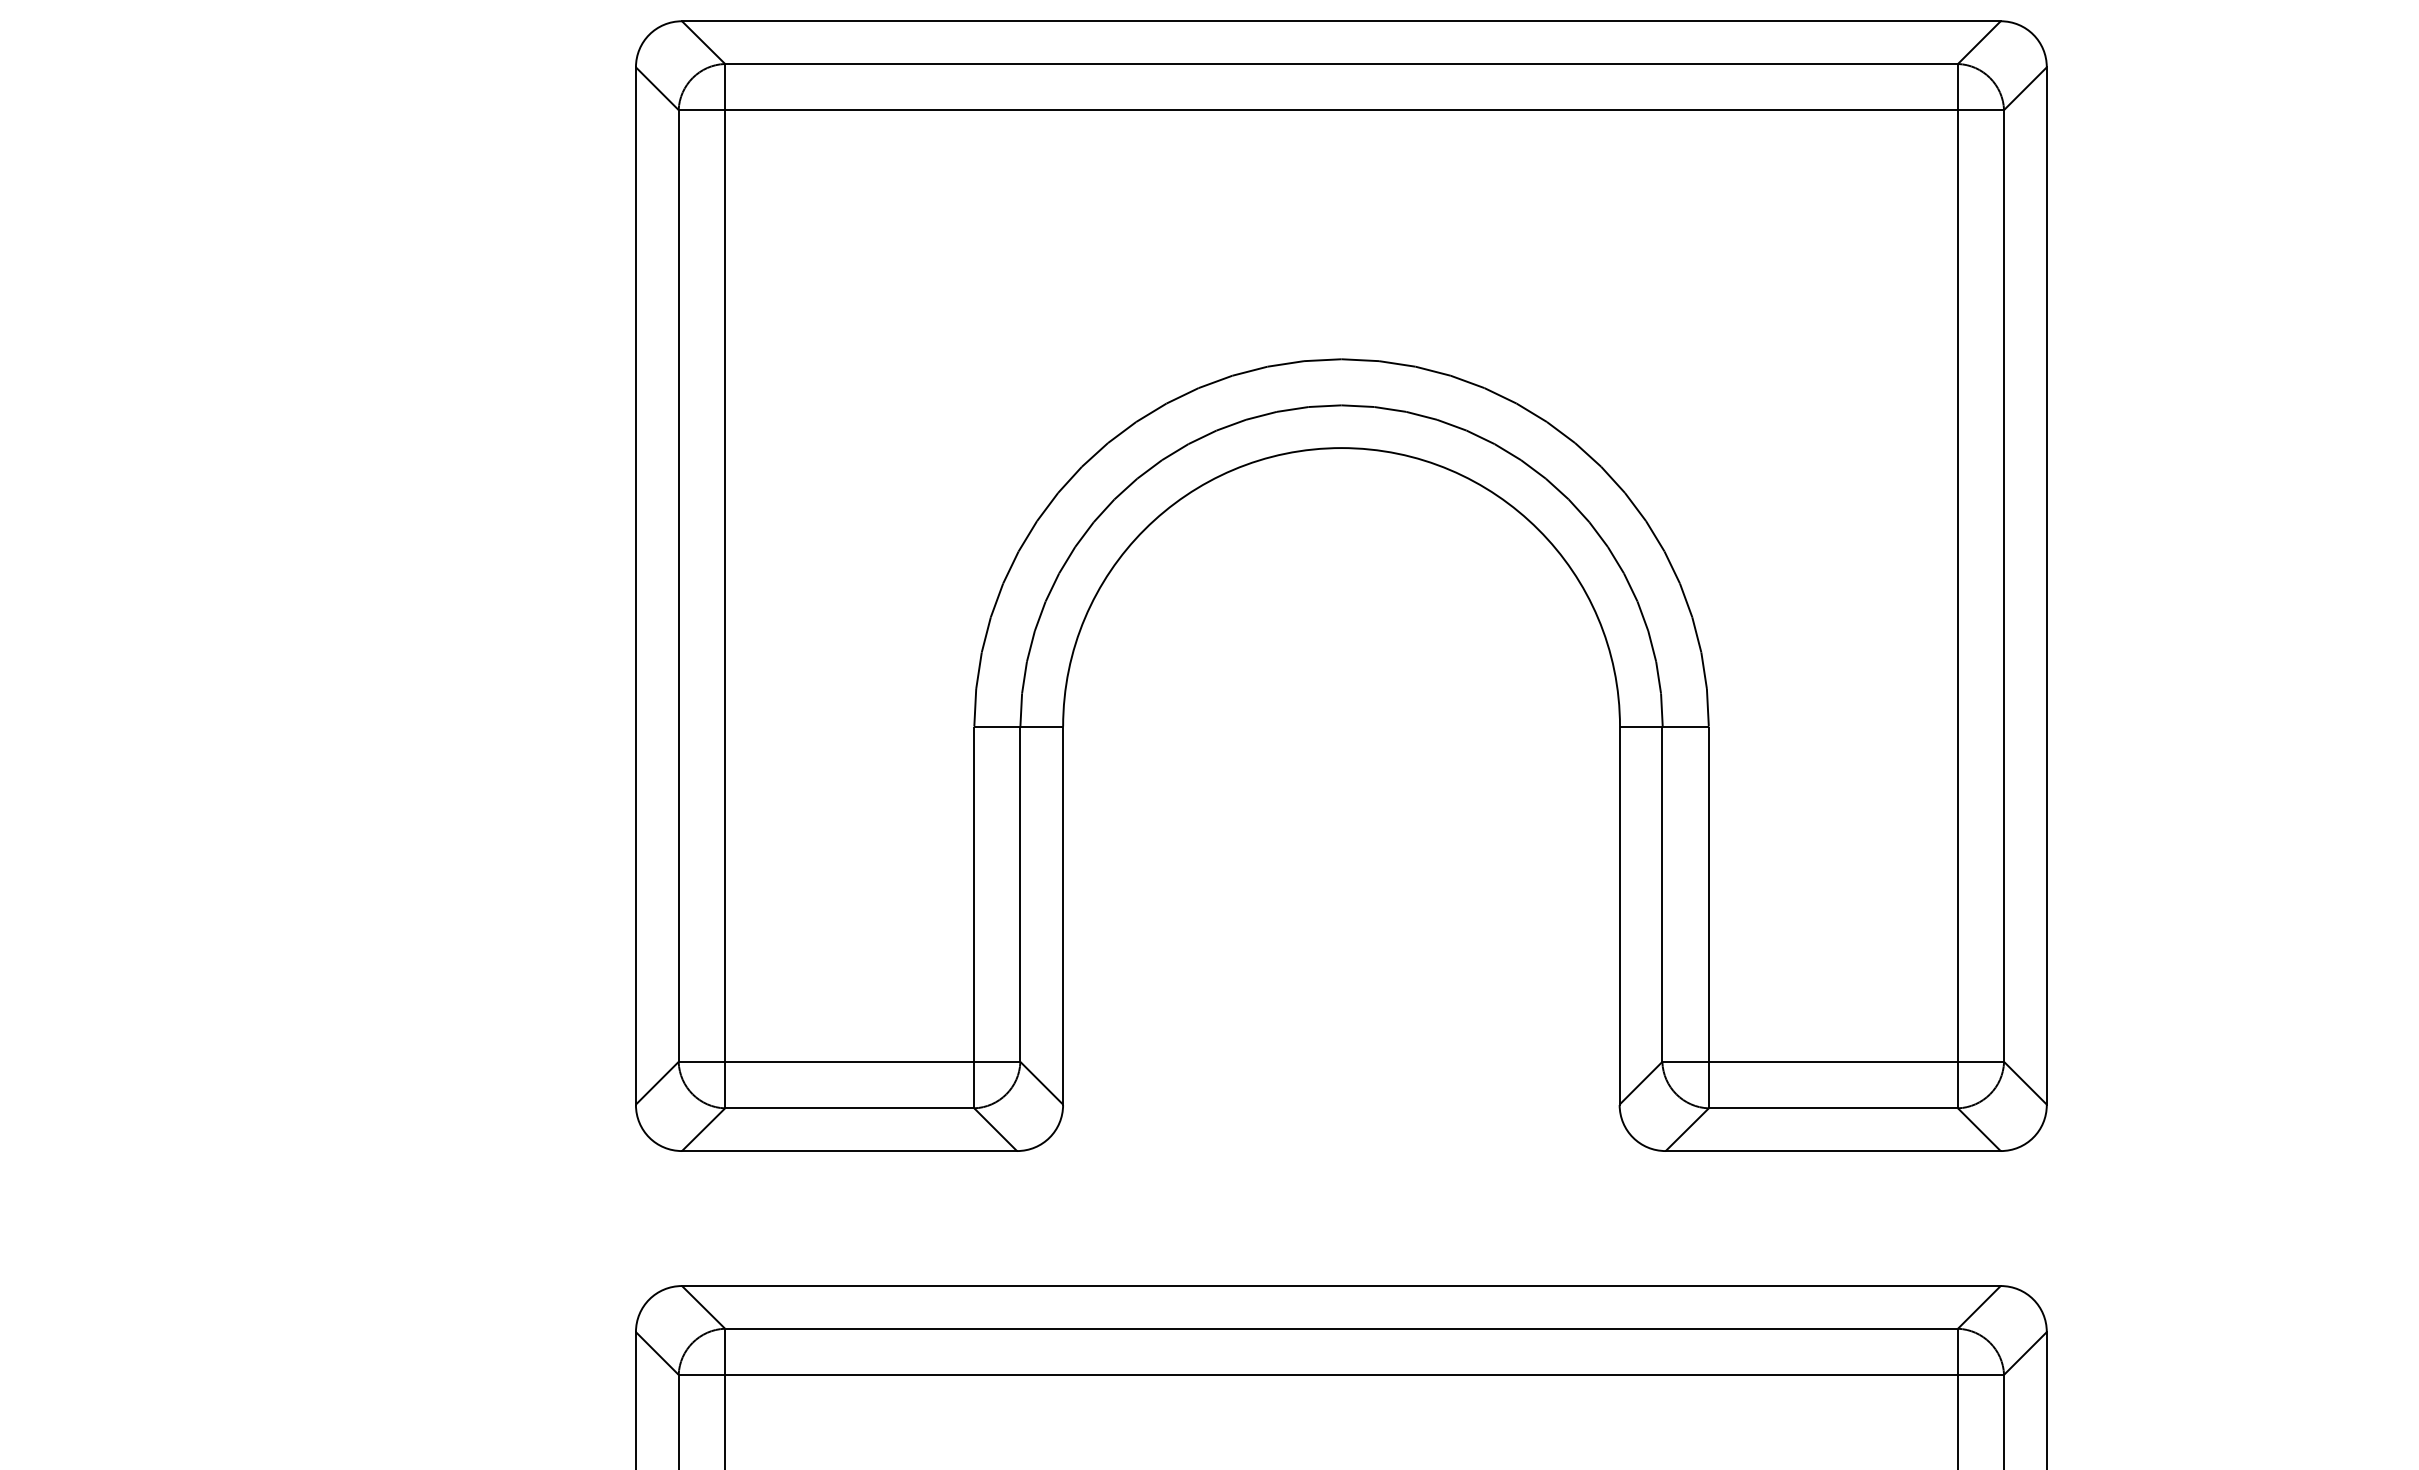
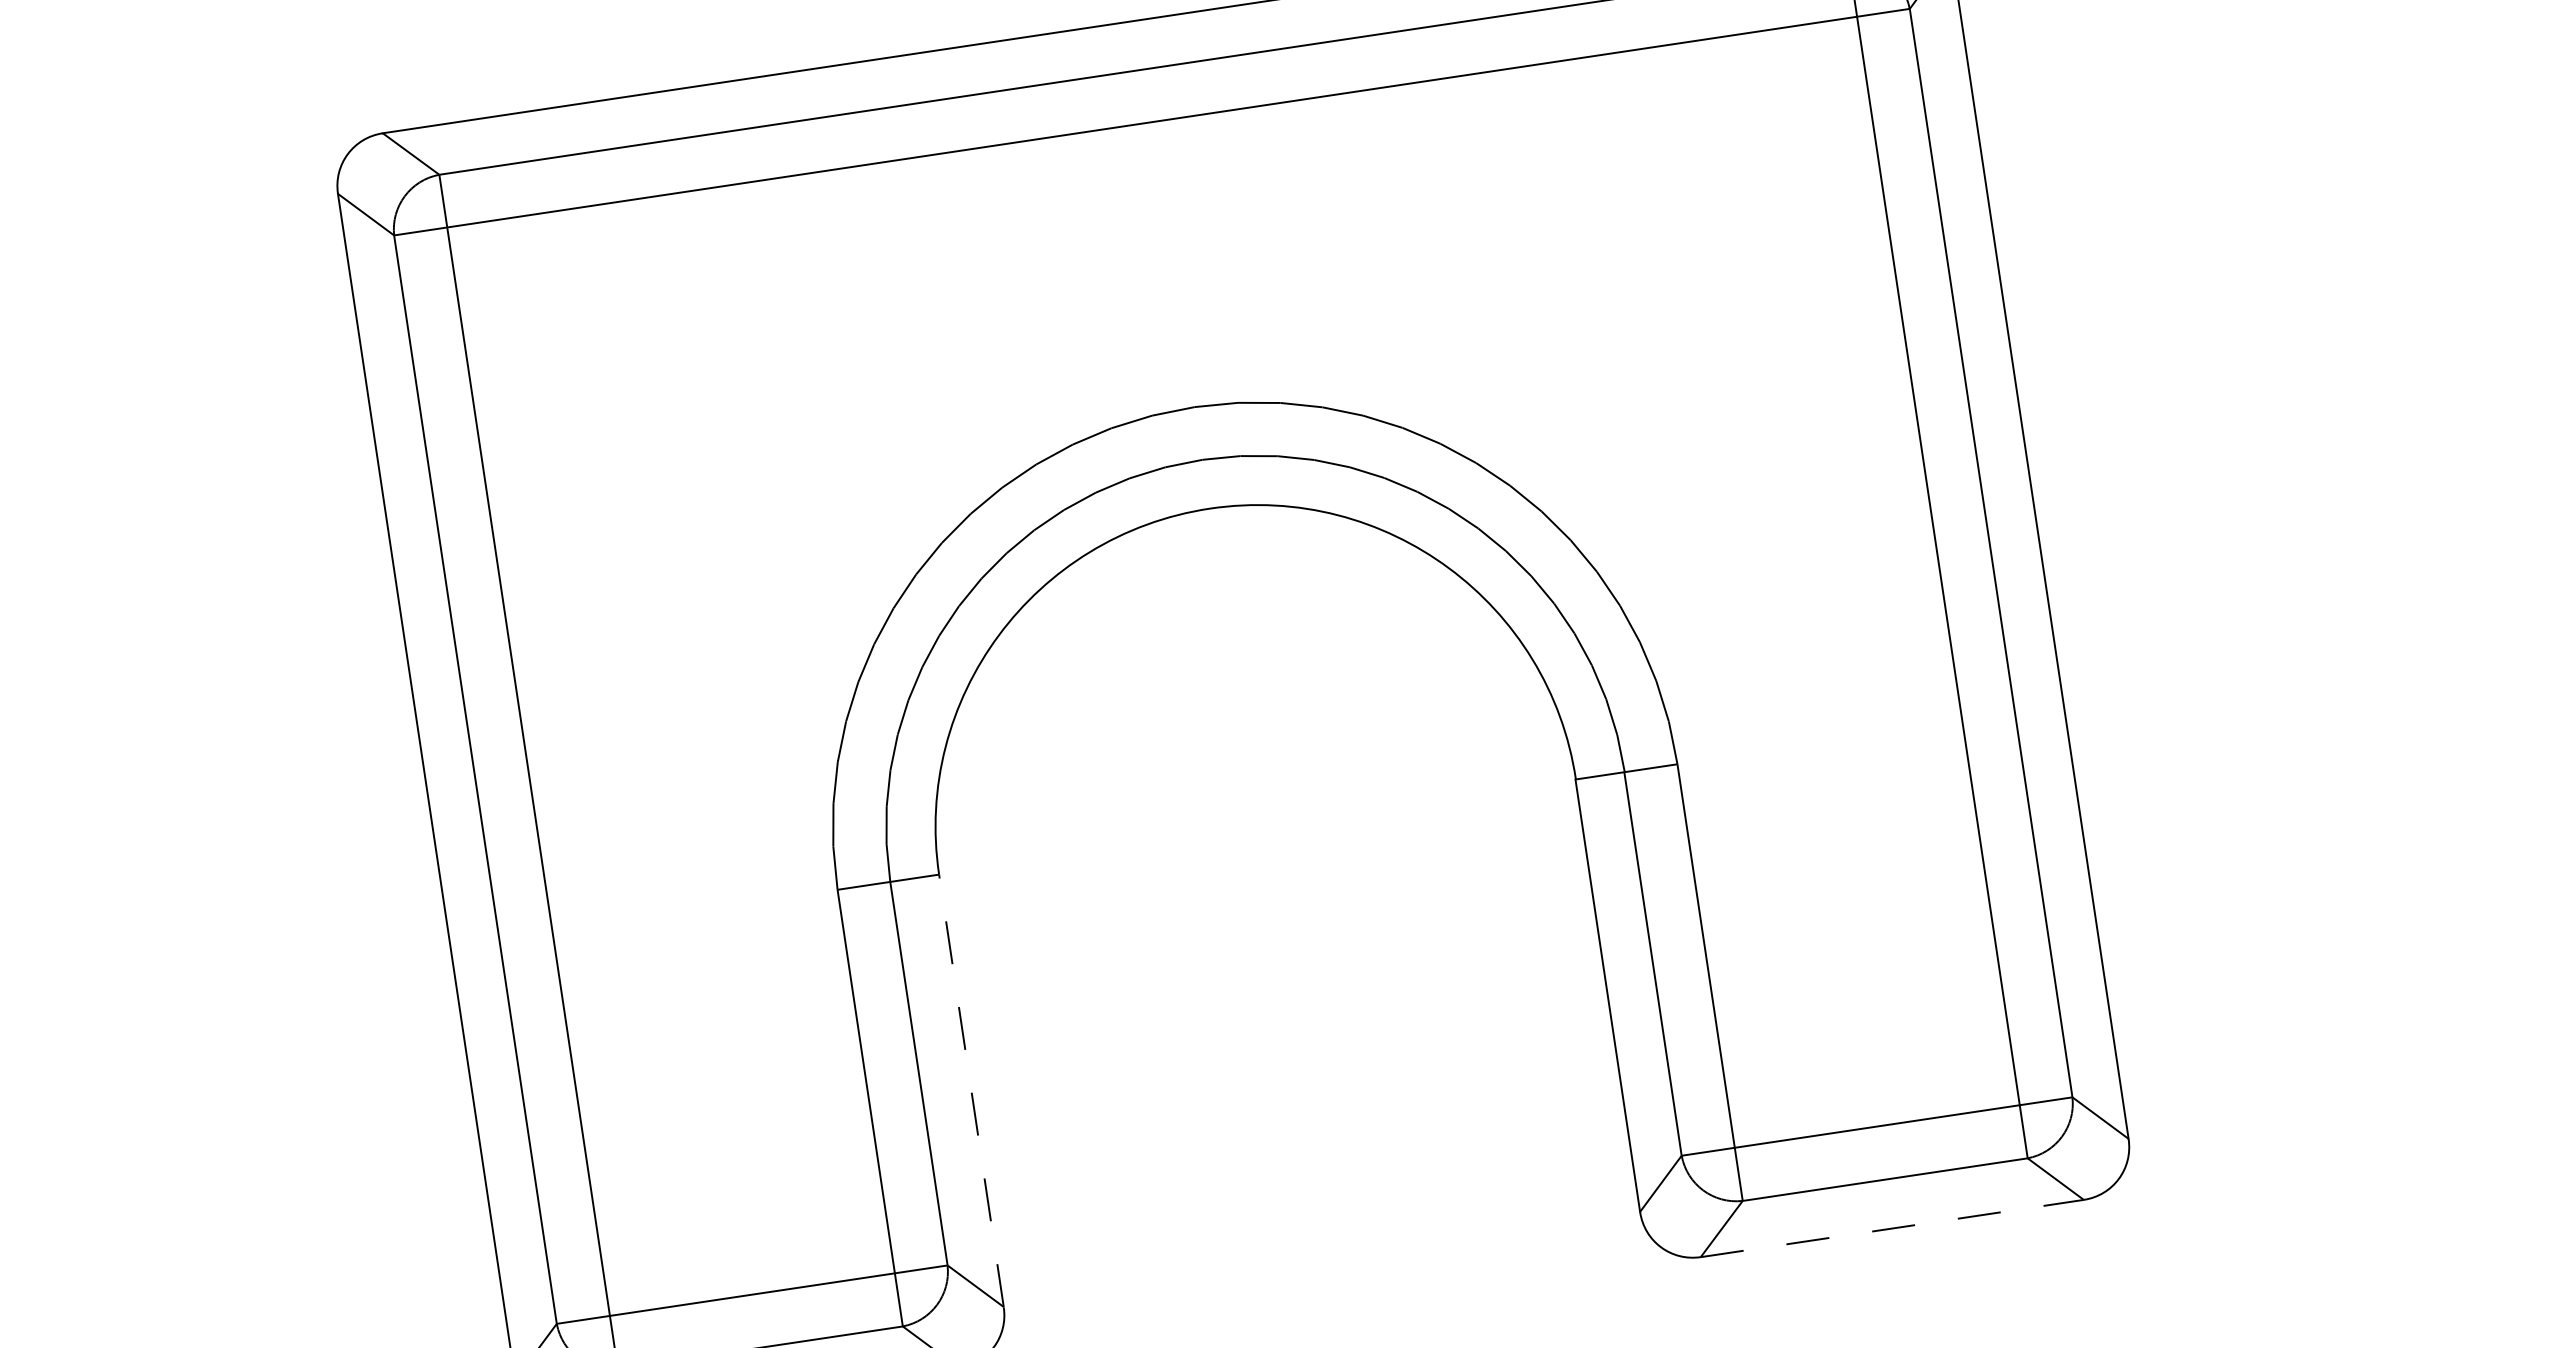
line: (1063, 915) -> (971, 1090), solid -> dashed
line: (1833, 1151) -> (1892, 1228), solid -> dashed

